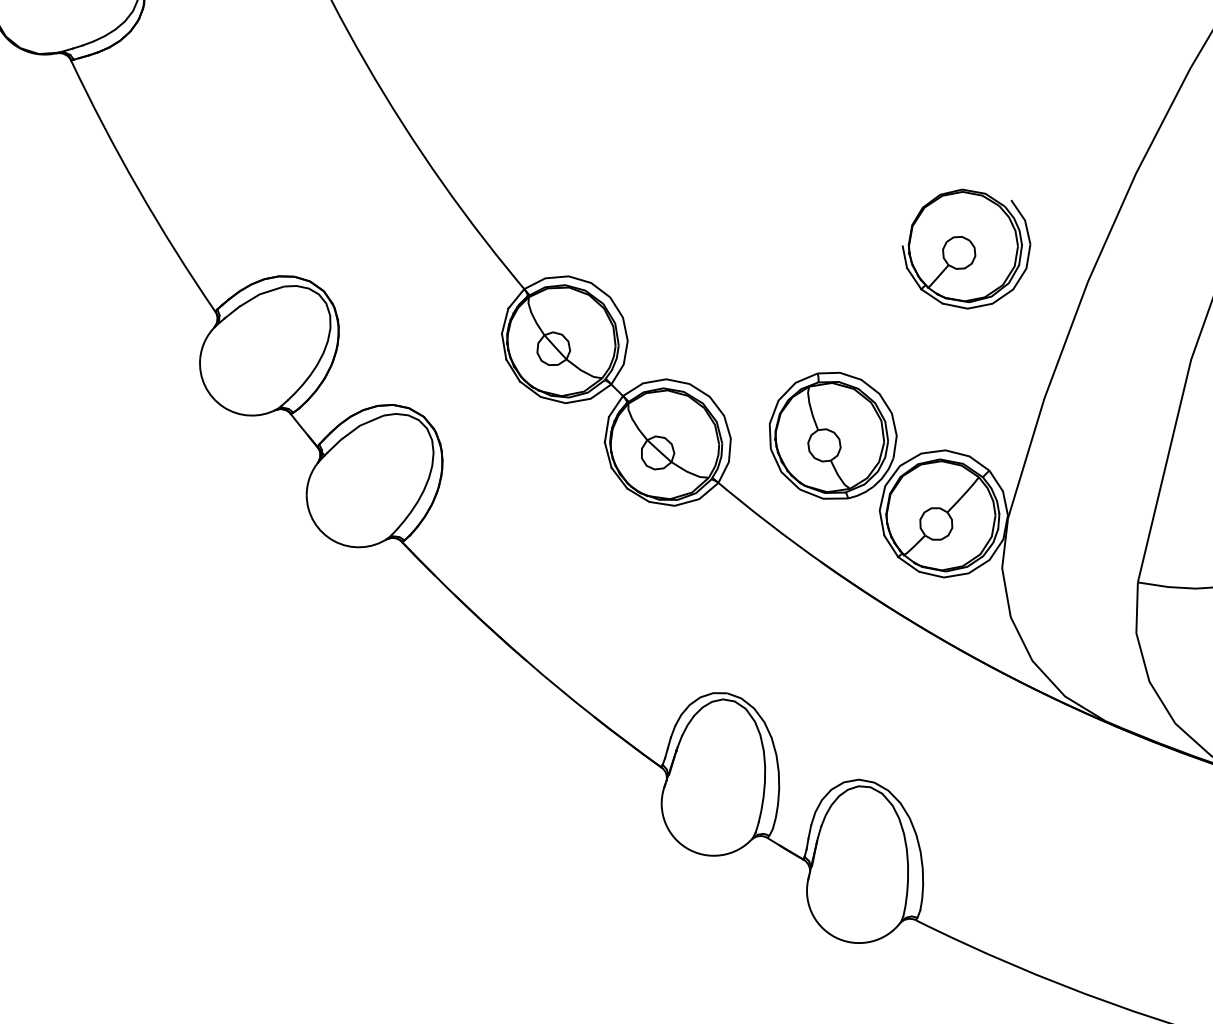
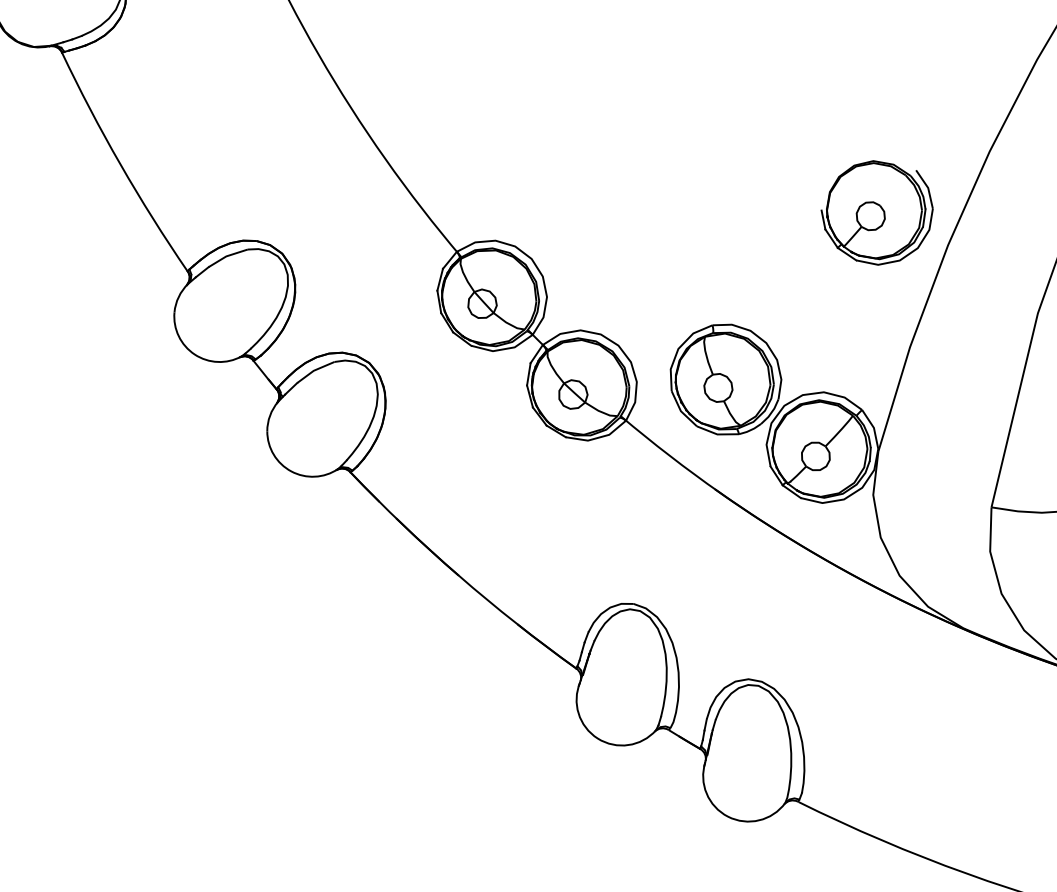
part: (965, 248) -> (876, 212), moved

